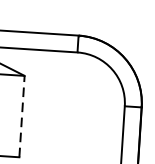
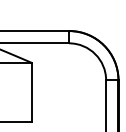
line: (21, 116) -> (31, 92), dashed -> solid

